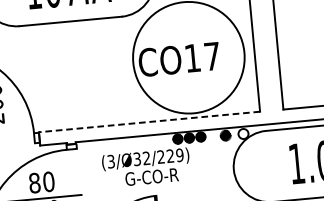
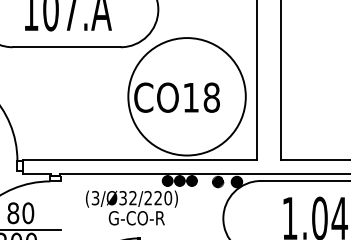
text: (212, 56) -> (211, 97), CO17 -> CO18
line: (149, 122) -> (139, 160), dashed -> solid
hatch: (243, 133) -> (236, 181), added
text: (179, 155) -> (167, 198), (3/Ø32/229) -> (3/Ø32/220)

